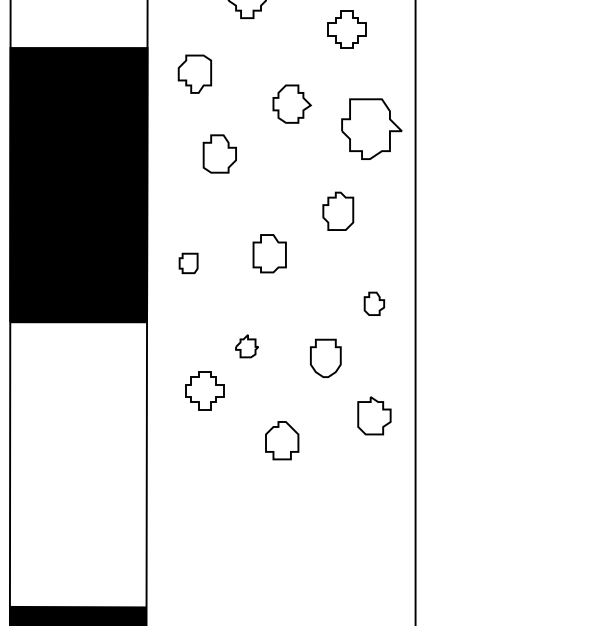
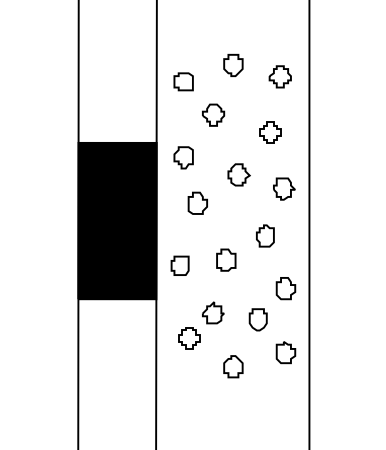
part: (371, 127) -> (284, 188), size x0.62
part: (187, 263) -> (179, 265), size x1.67
part: (373, 303) -> (285, 288), size x1.67
part: (247, 345) -> (213, 312), size x1.67

